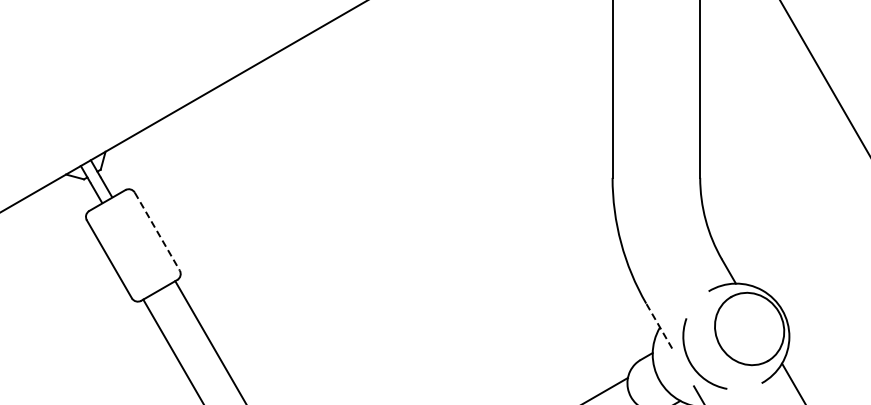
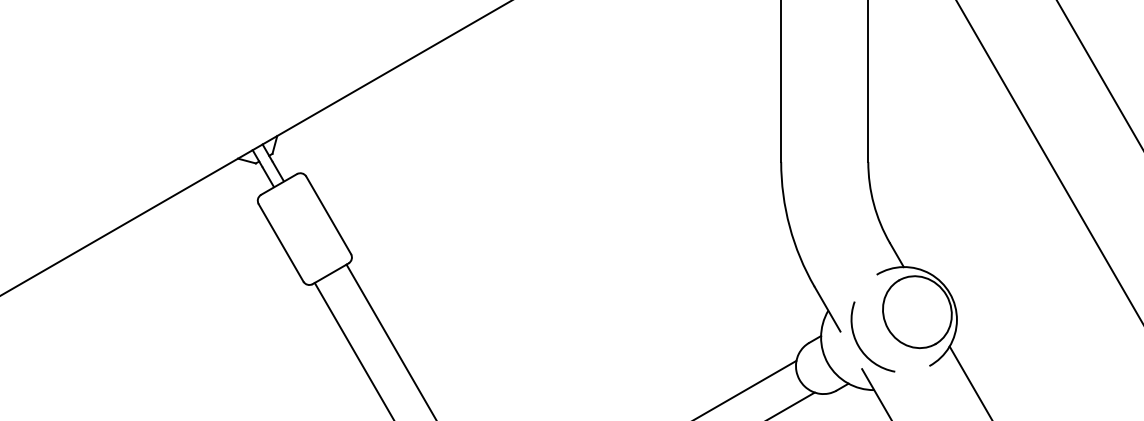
line: (157, 231) -> (328, 215), dashed -> solid
line: (659, 326) -> (827, 309), dashed -> solid

